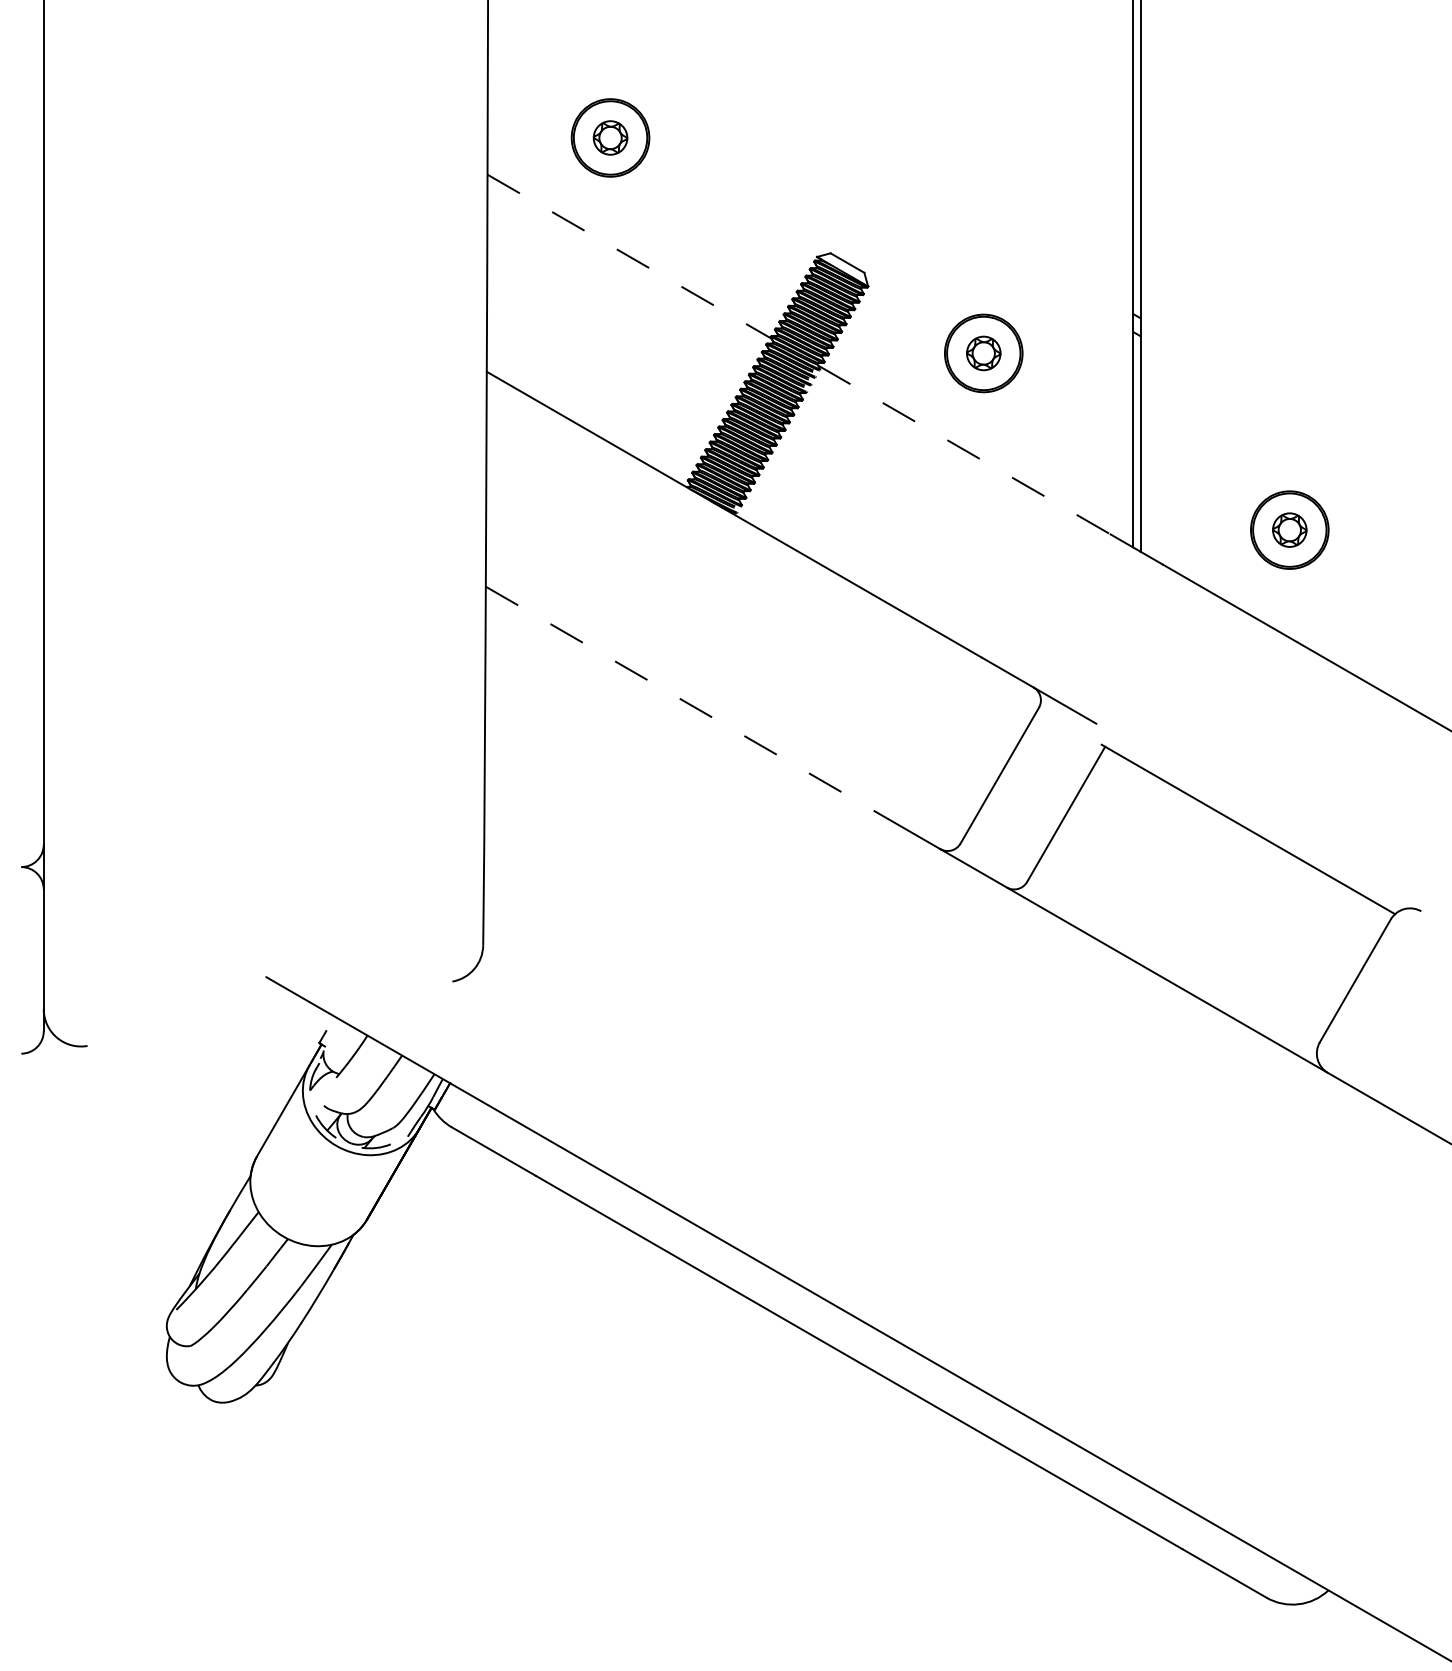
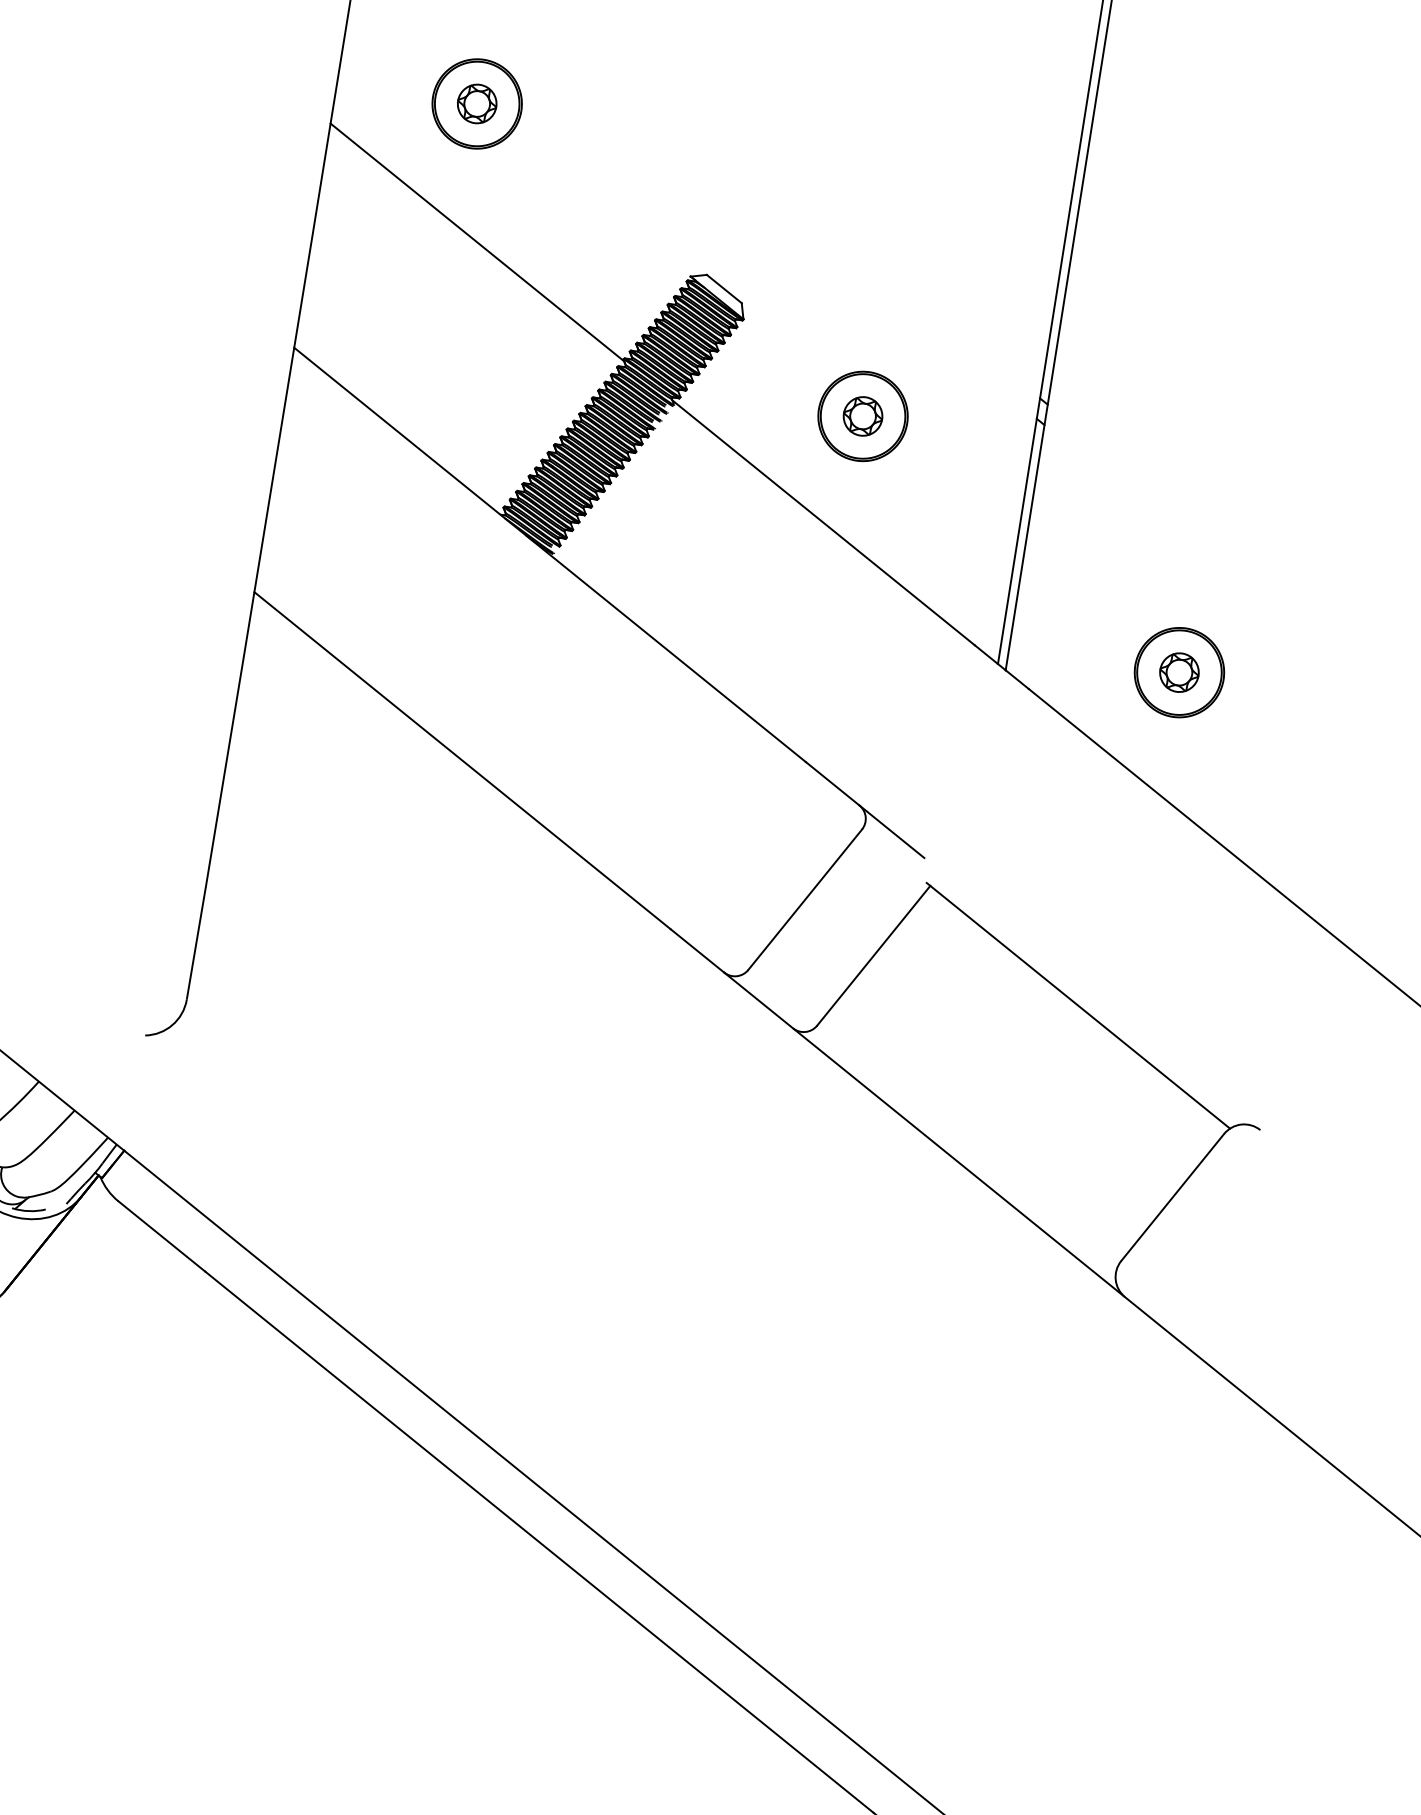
line: (629, 256) -> (477, 242), dashed -> solid
line: (964, 450) -> (823, 523), dashed -> solid
line: (687, 703) -> (462, 761), dashed -> solid

